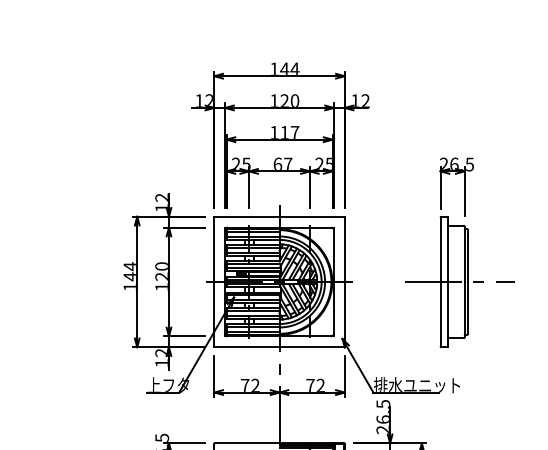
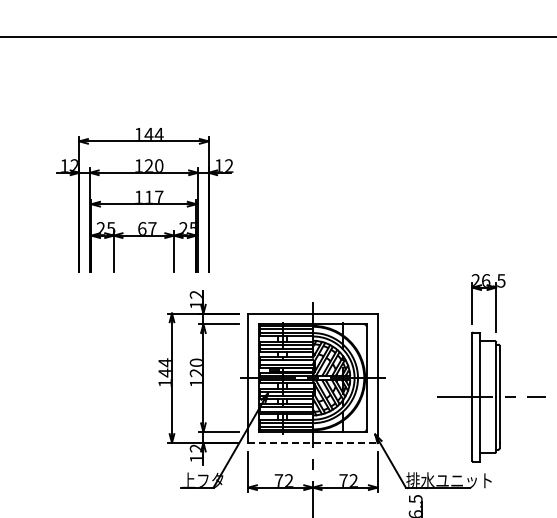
part: (280, 135) -> (144, 200), moved
part: (459, 253) -> (491, 368), moved
line: (279, 346) -> (312, 442), solid -> dashed

